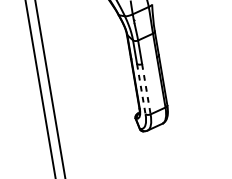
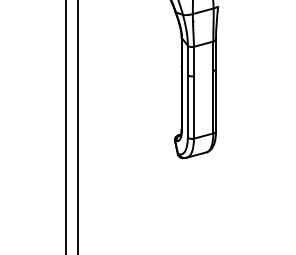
line: (141, 89) -> (187, 106), dashed -> solid
line: (146, 89) -> (193, 107), dashed -> solid

